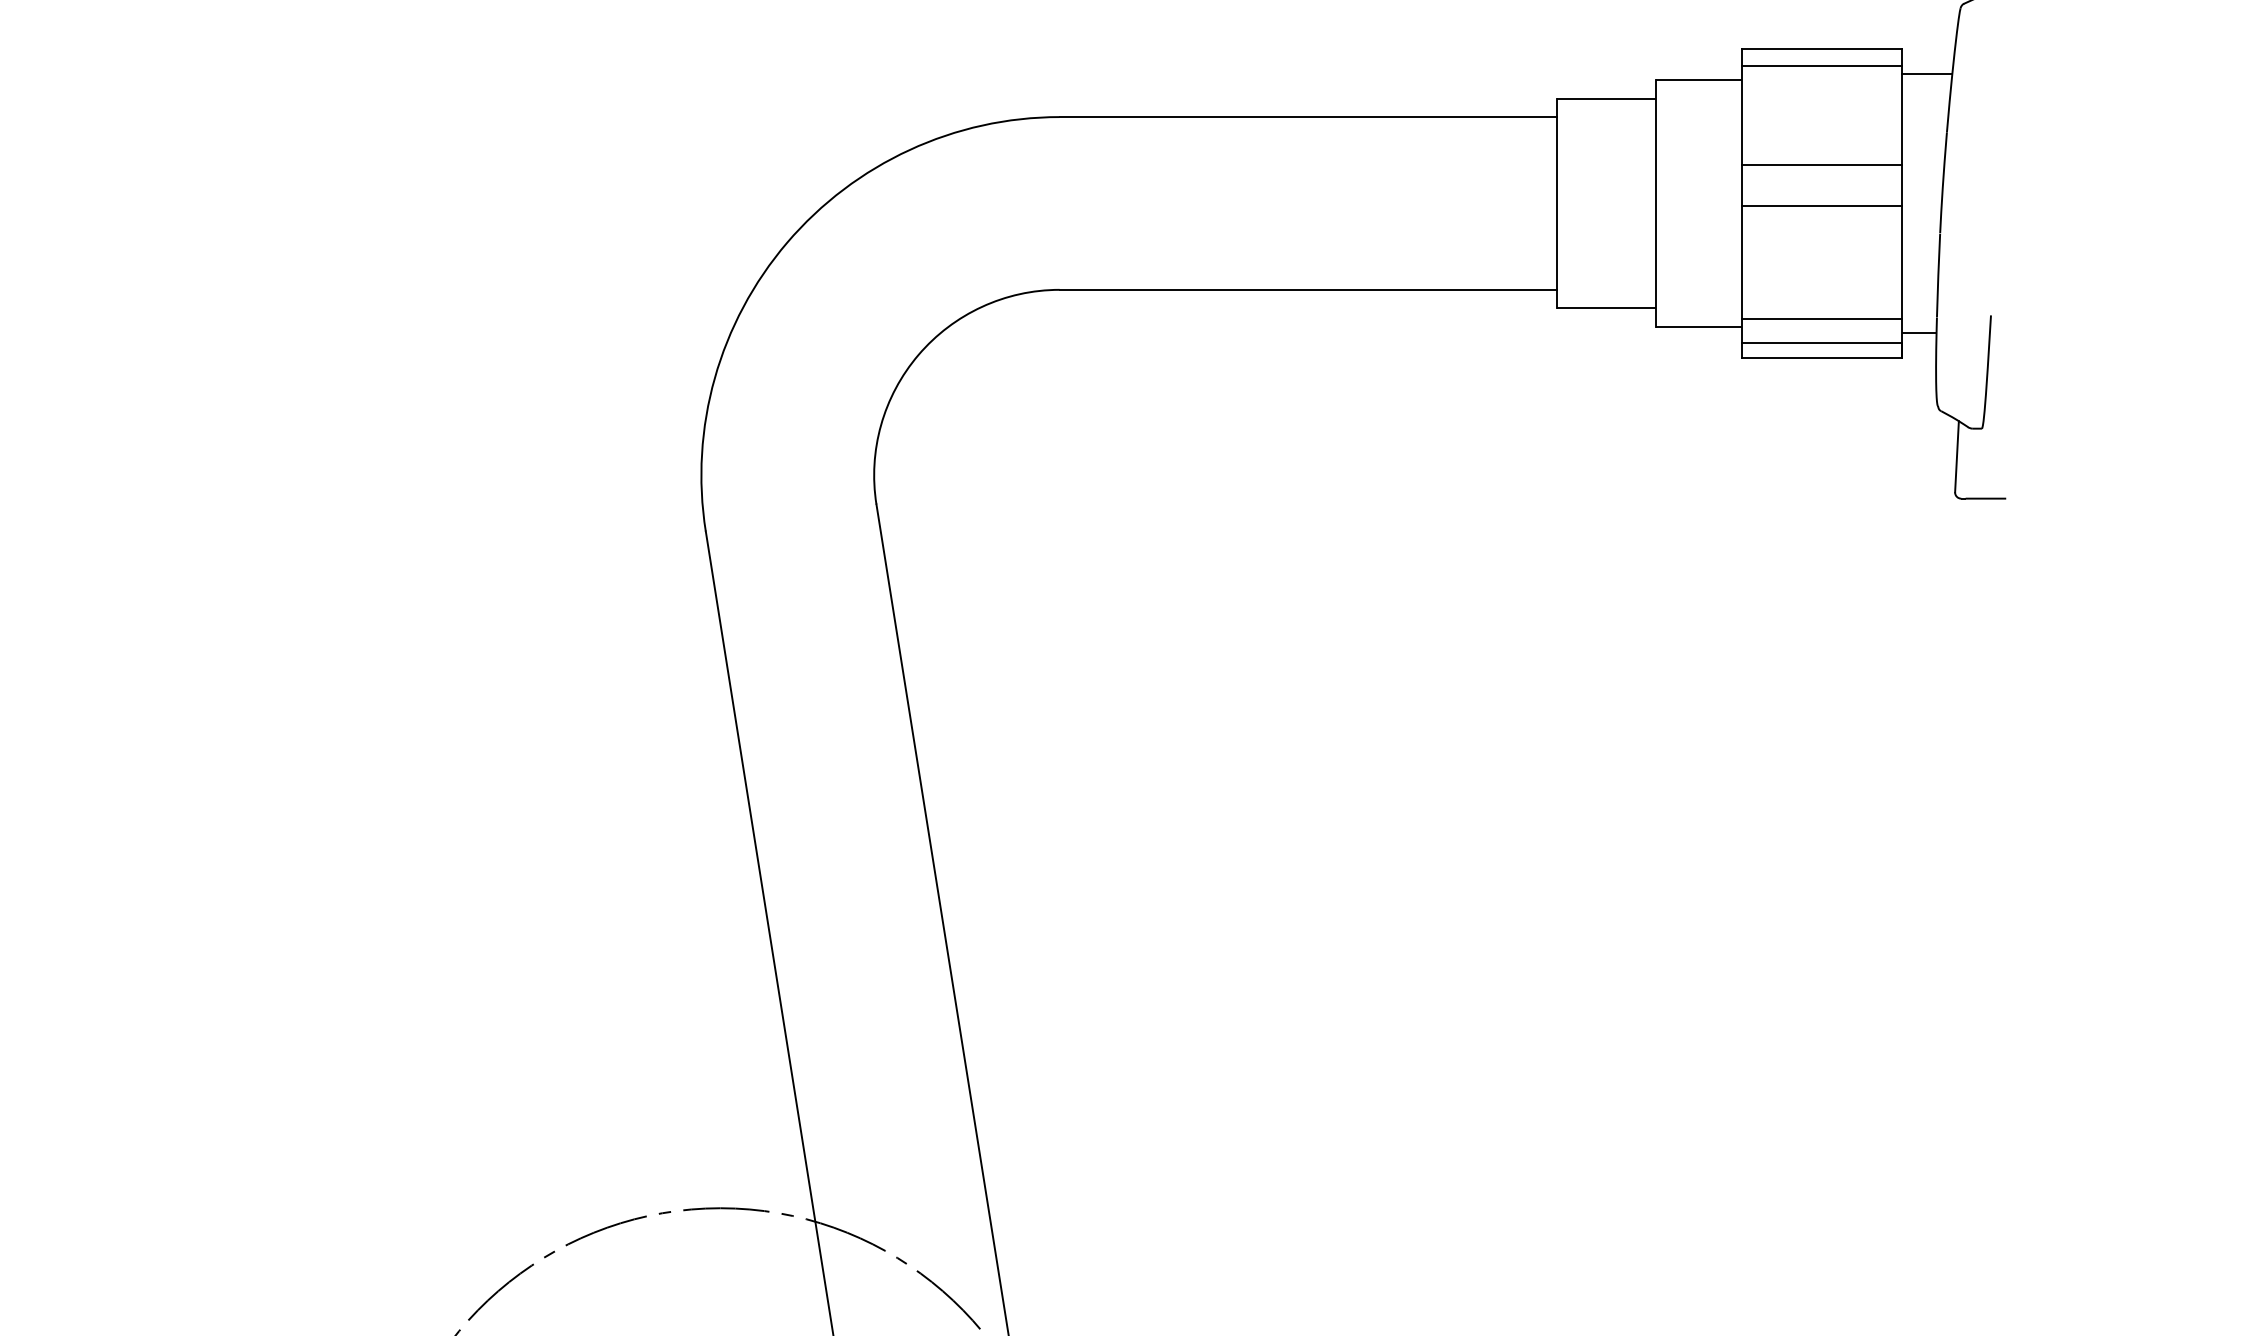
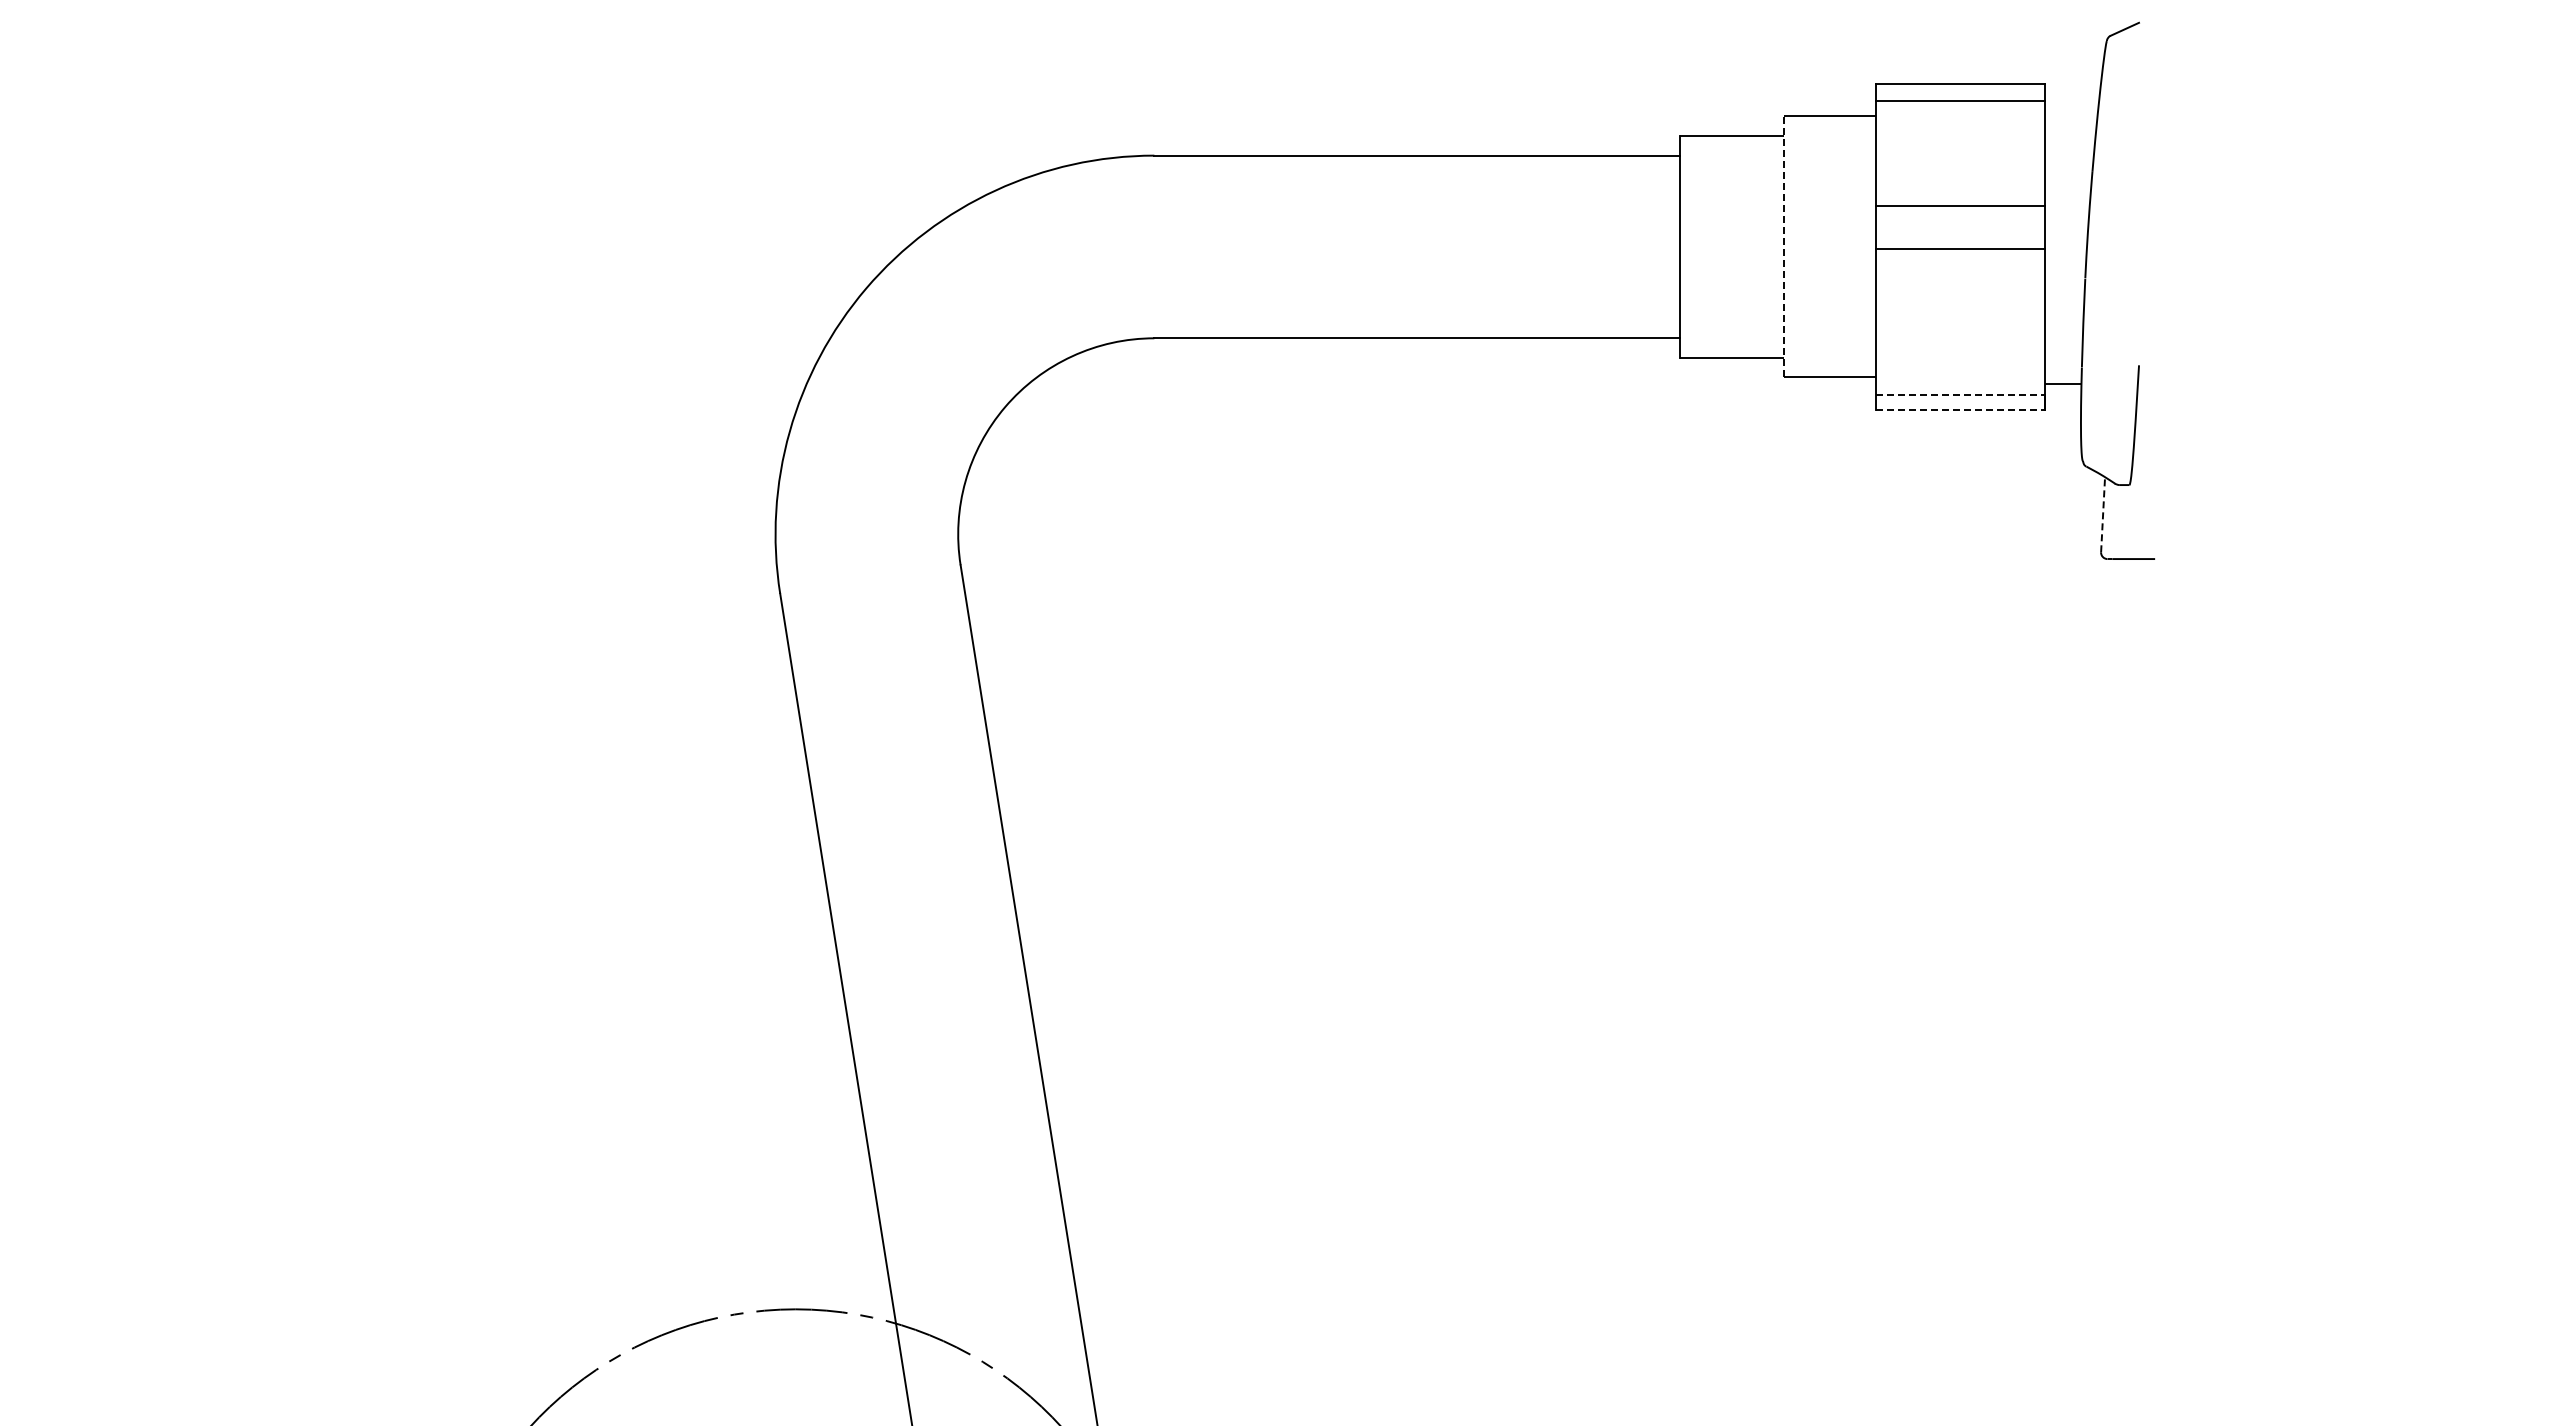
line: (1927, 73) -> (2071, 109), removed
line: (1655, 203) -> (1784, 246), solid -> dashed
line: (1822, 318) -> (1960, 368), removed
line: (1822, 342) -> (1960, 394), solid -> dashed
line: (1822, 358) -> (1960, 410), solid -> dashed
line: (1957, 456) -> (2103, 514), solid -> dashed

